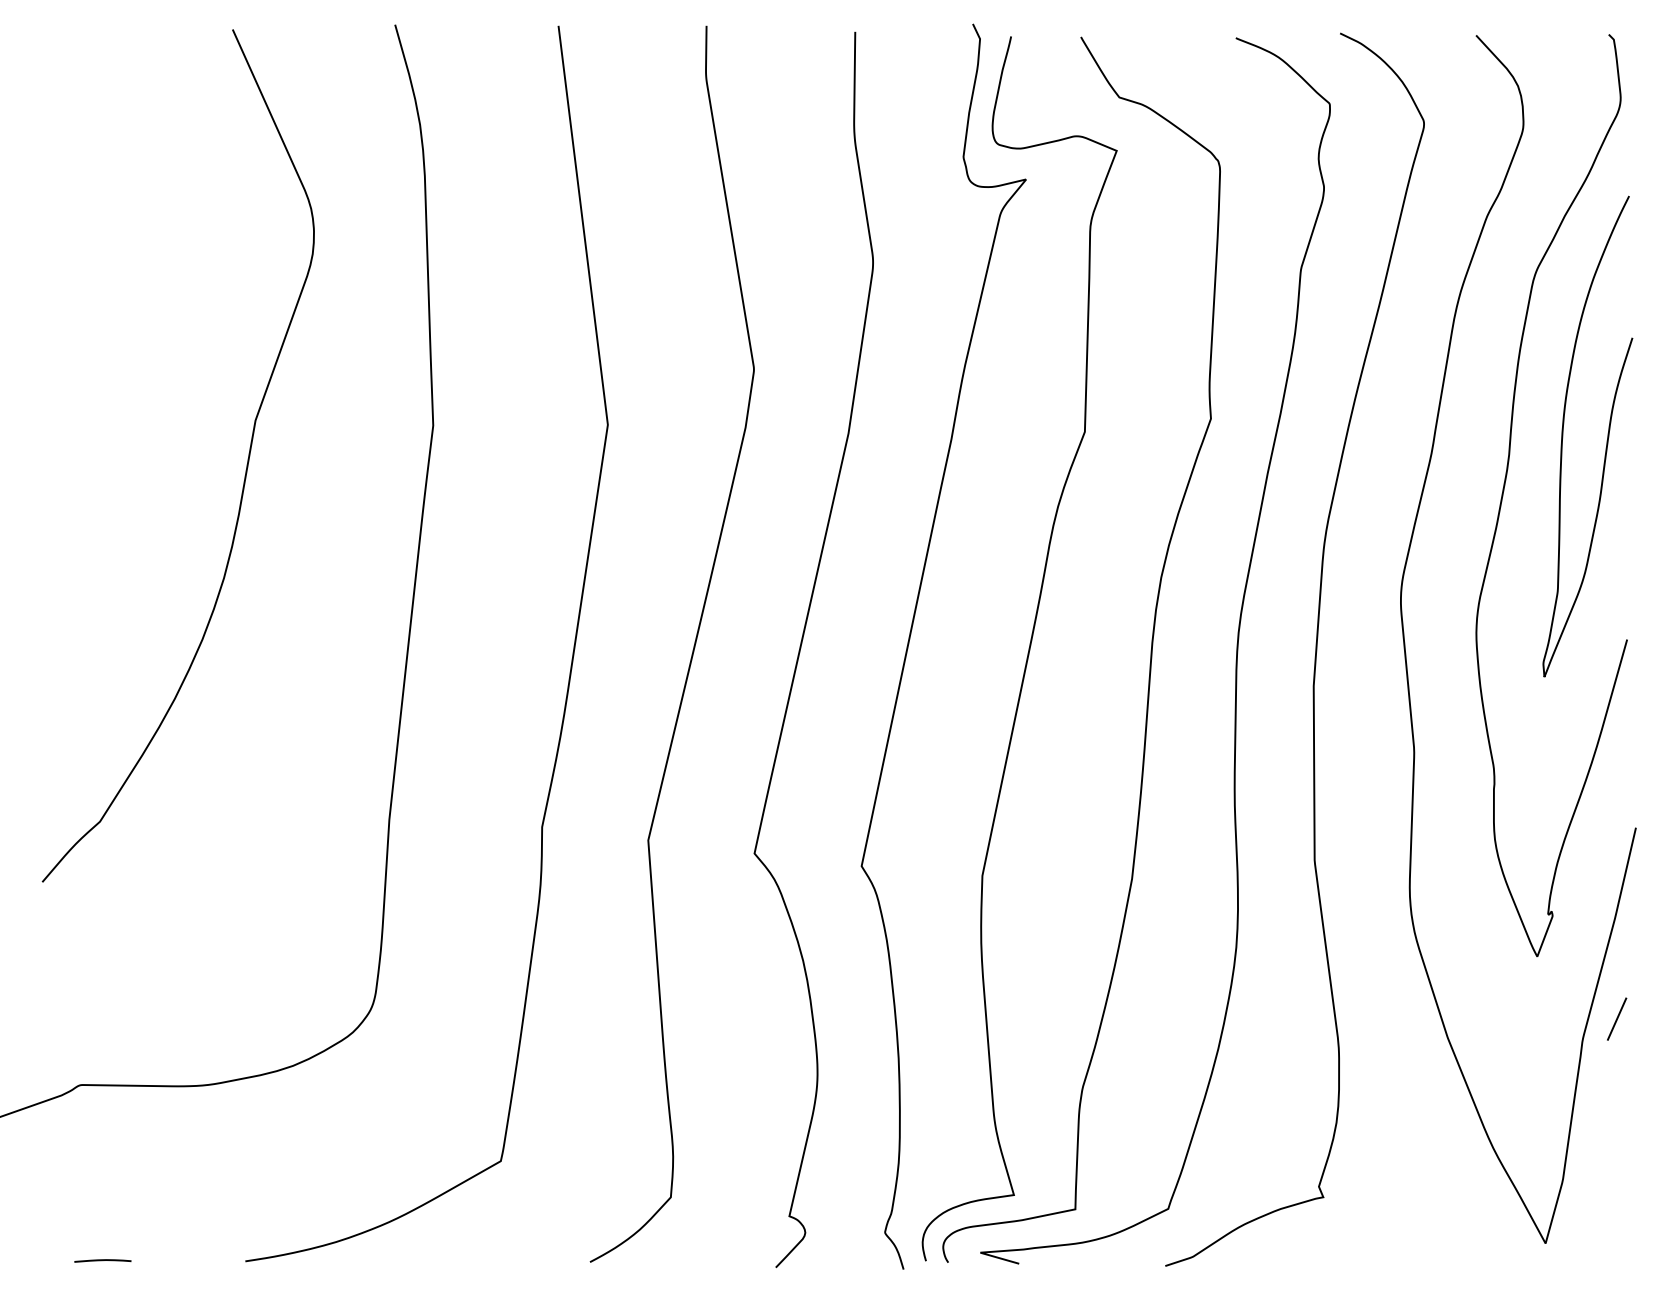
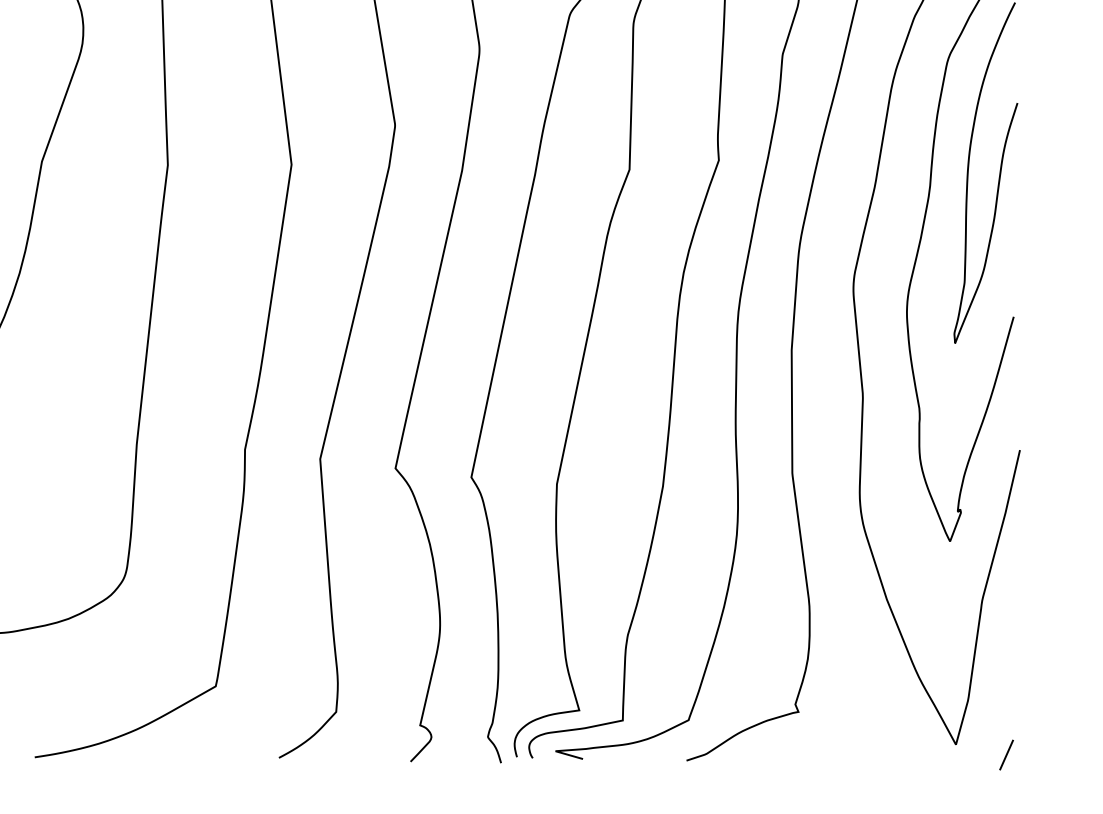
line: (1617, 1018) -> (1006, 754), moved

